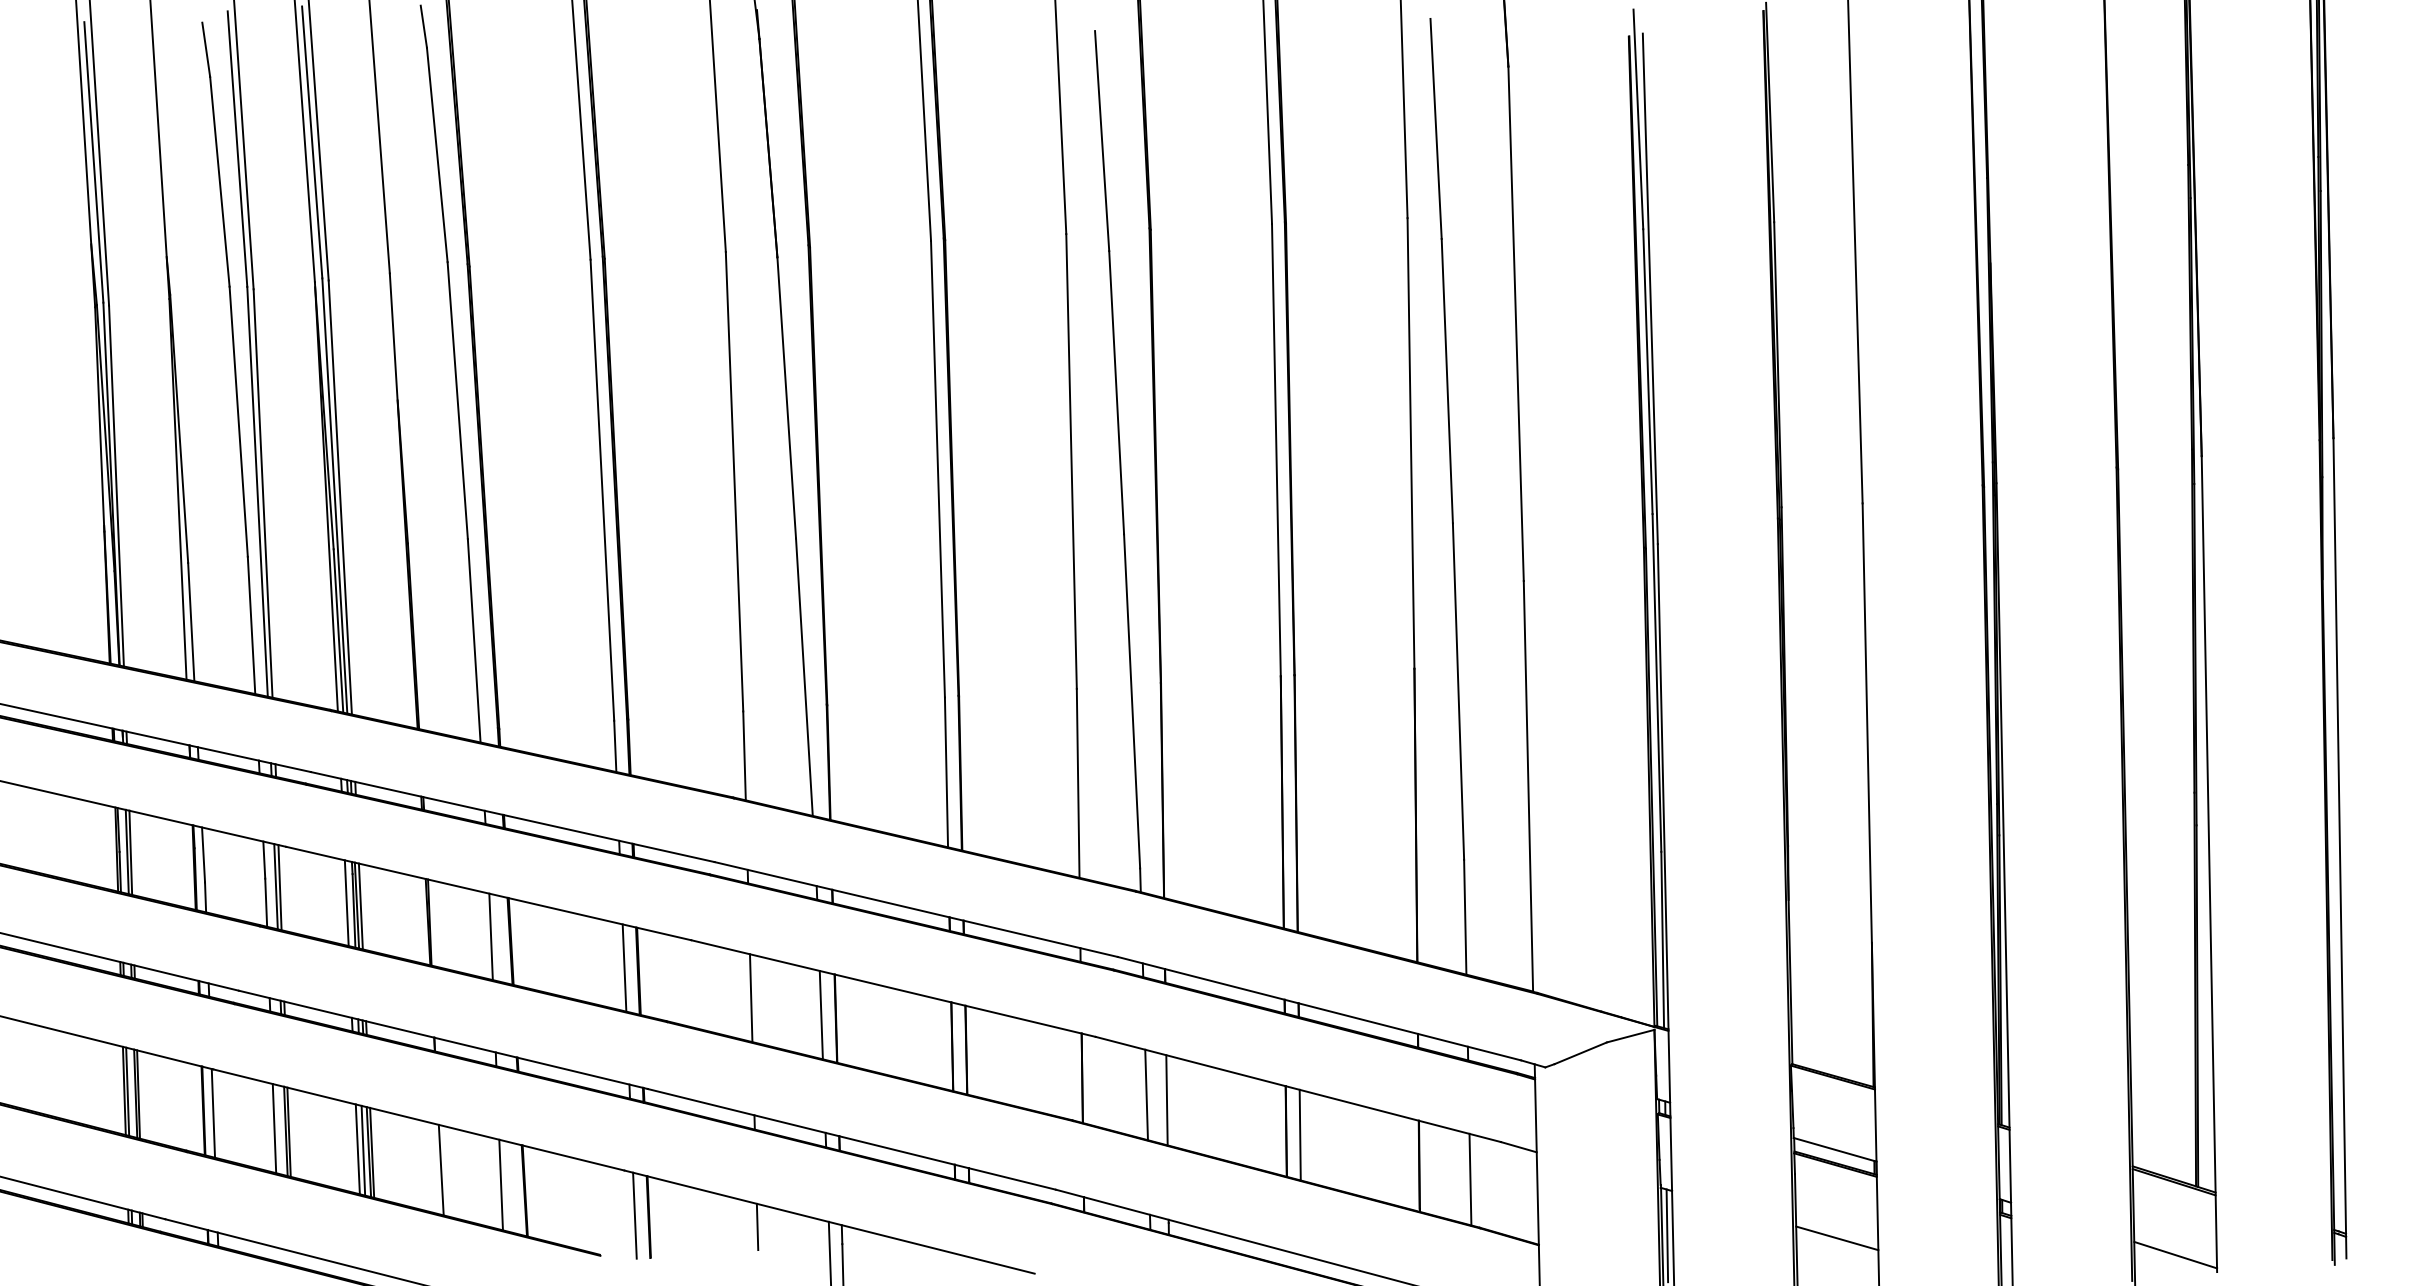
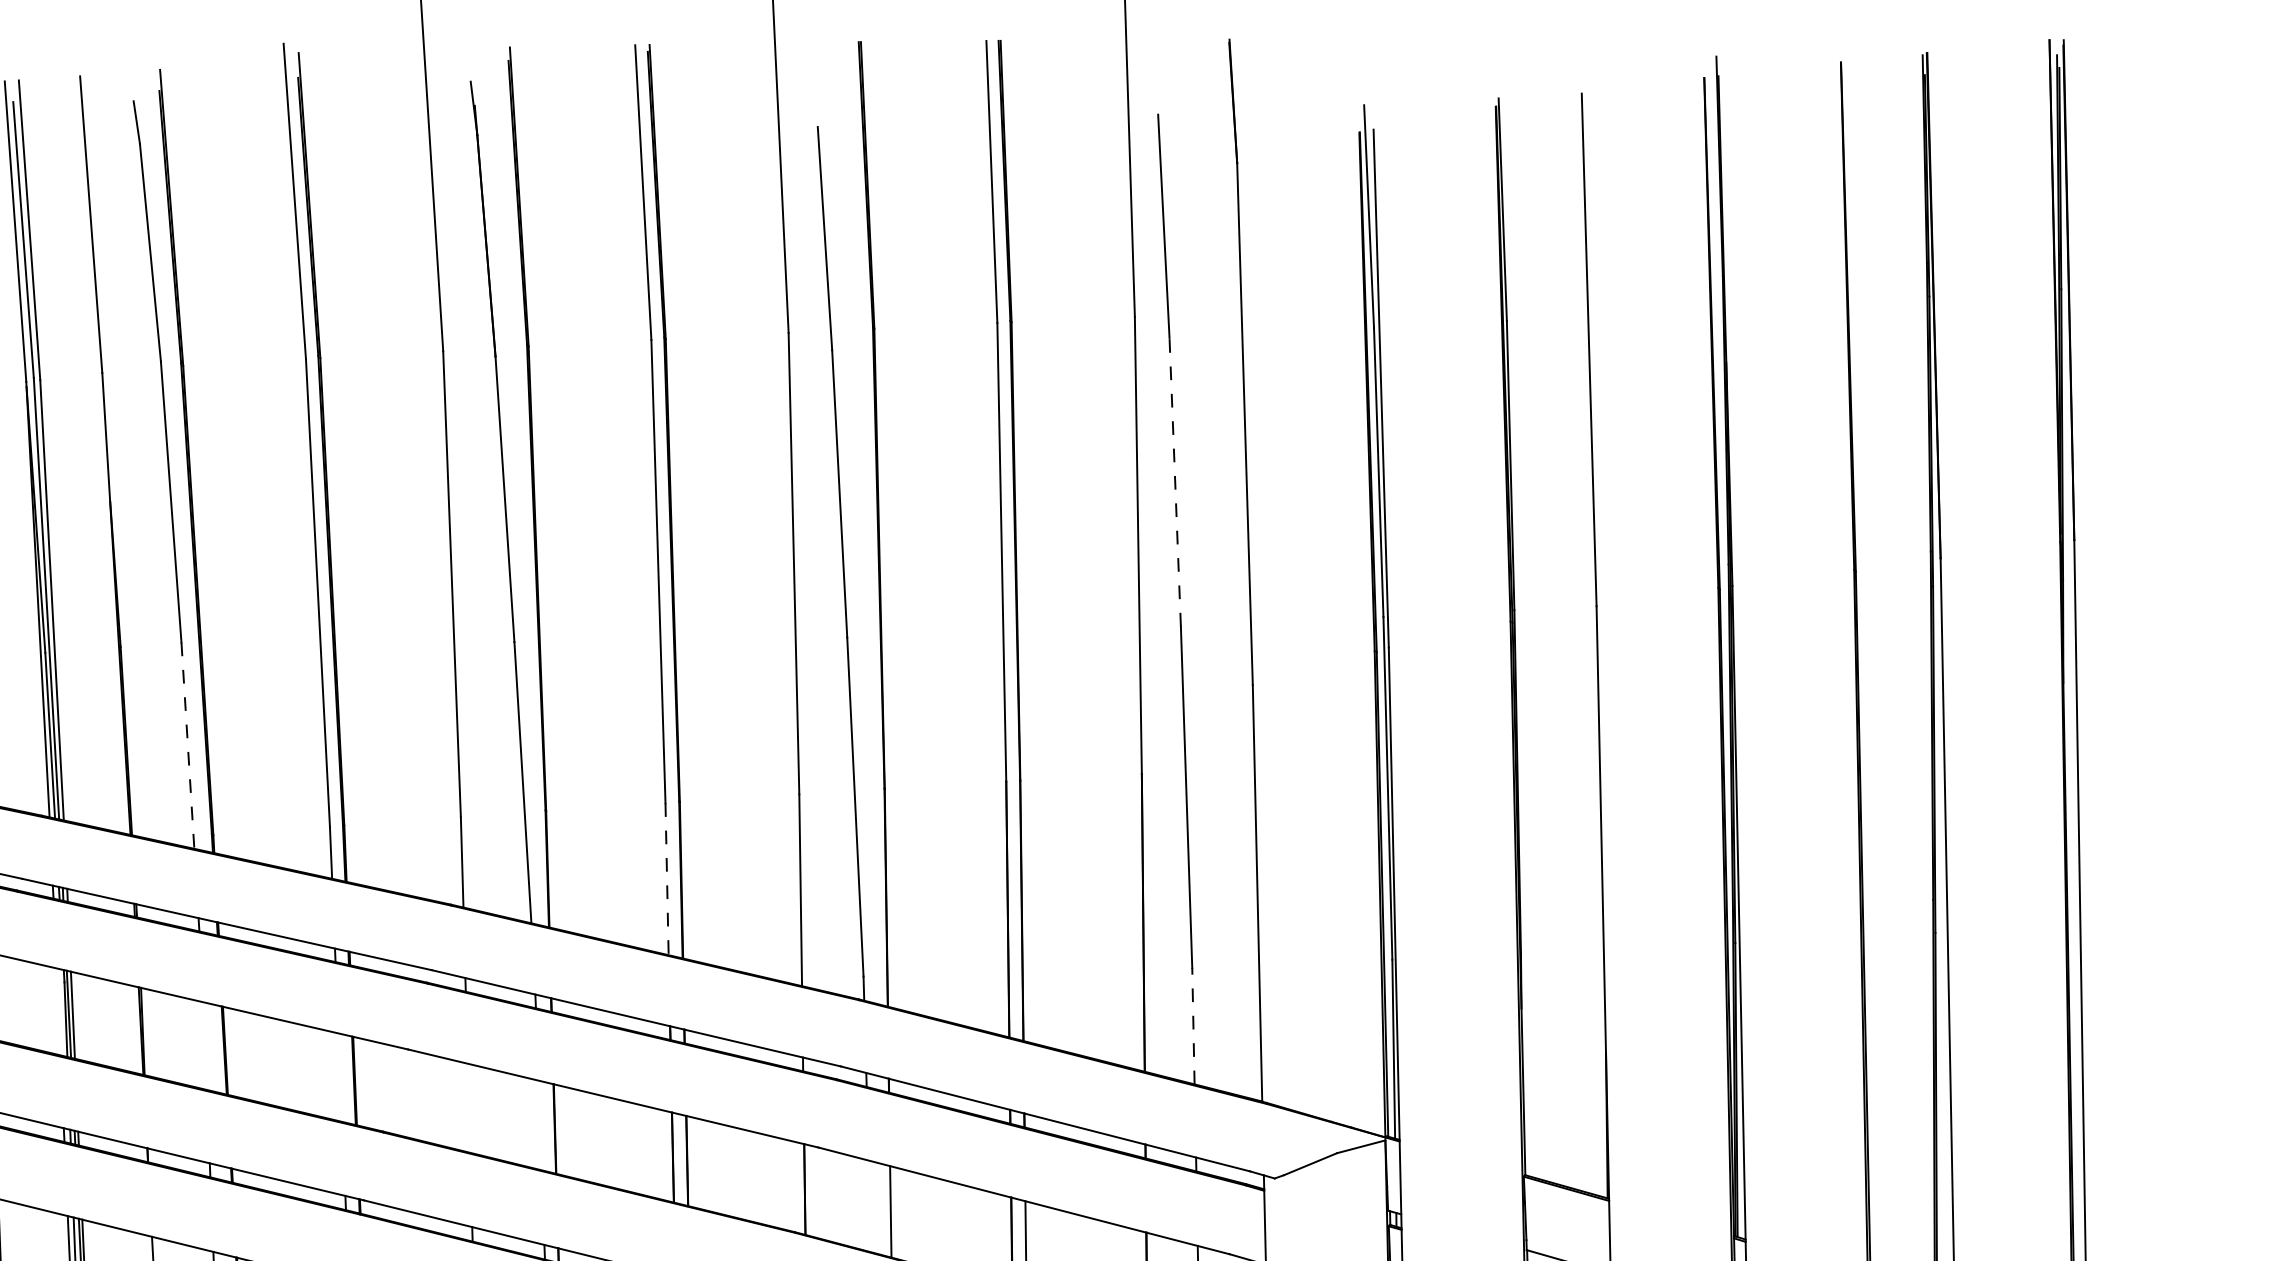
line: (1447, 380) -> (1175, 481), solid -> dashed
line: (474, 640) -> (188, 745), solid -> dashed
line: (946, 772) -> (667, 879), solid -> dashed
line: (346, 903) -> (58, 1012), removed
line: (1465, 916) -> (1193, 1025), solid -> dashed
line: (490, 936) -> (204, 1045), removed
line: (624, 967) -> (340, 1077), removed
line: (751, 998) -> (469, 1108), removed
line: (820, 1015) -> (539, 1125), removed
line: (1146, 1094) -> (870, 1205), removed

